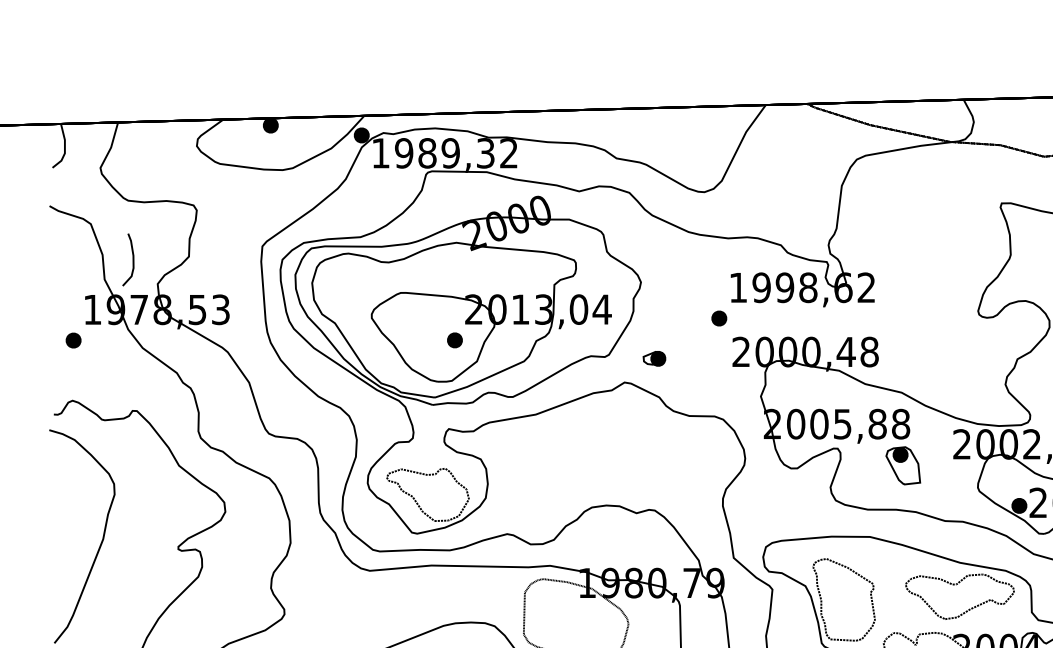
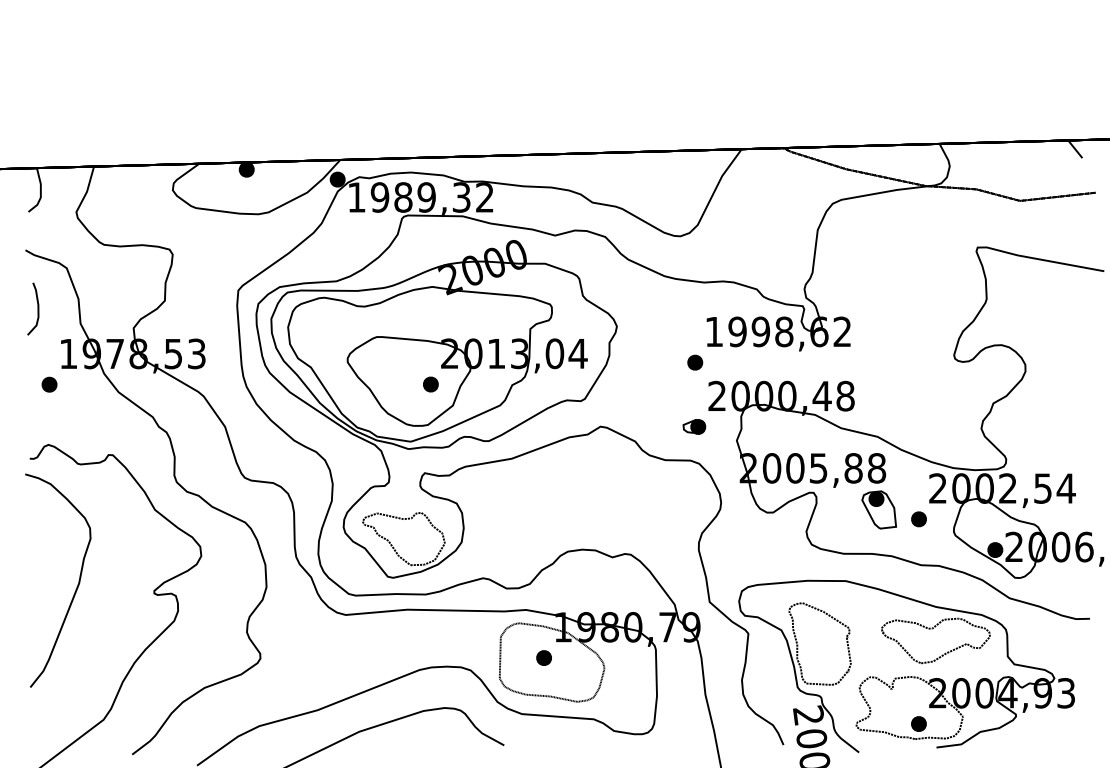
curve: (132, 259) -> (37, 308), moved
part: (654, 358) -> (694, 426), moved
part: (942, 475) -> (918, 519), added
part: (567, 613) -> (543, 657), added

